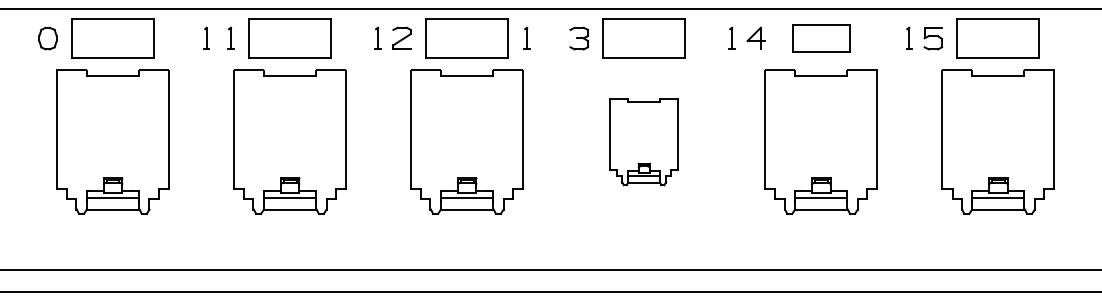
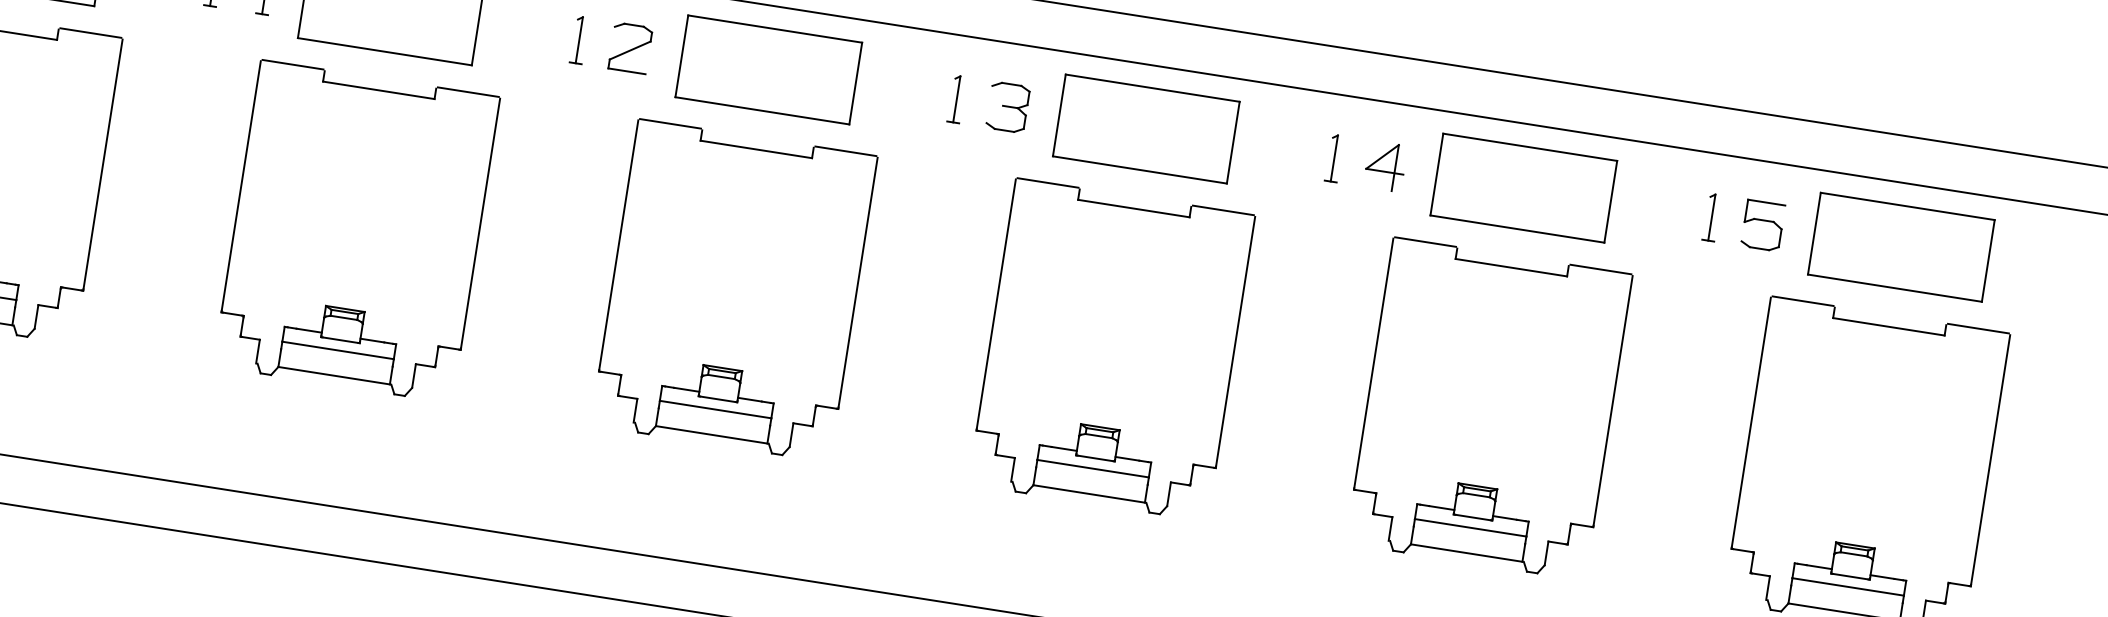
part: (526, 37) -> (955, 96), moved
part: (820, 38) -> (1522, 187), size x1.43
part: (643, 141) -> (1110, 348), size x1.67

